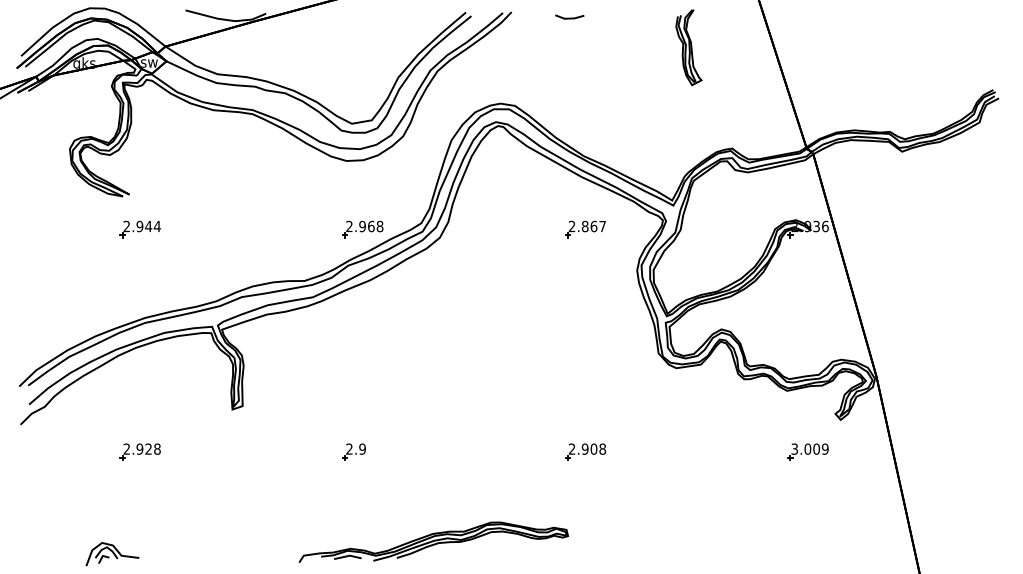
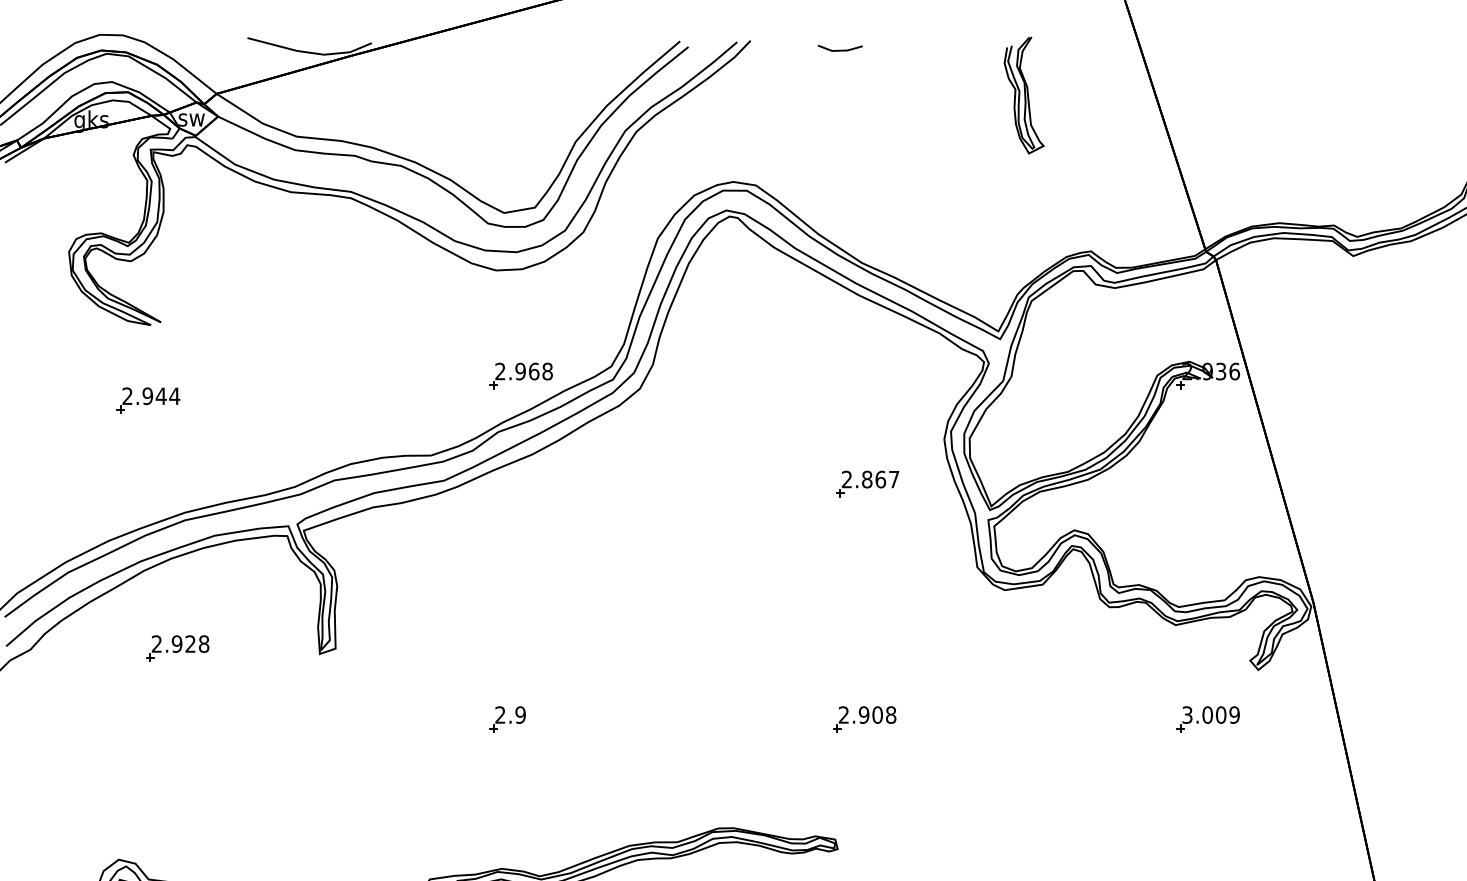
part: (139, 229) -> (147, 400), moved
part: (585, 229) -> (867, 484), moved
part: (139, 451) -> (176, 647), moved

